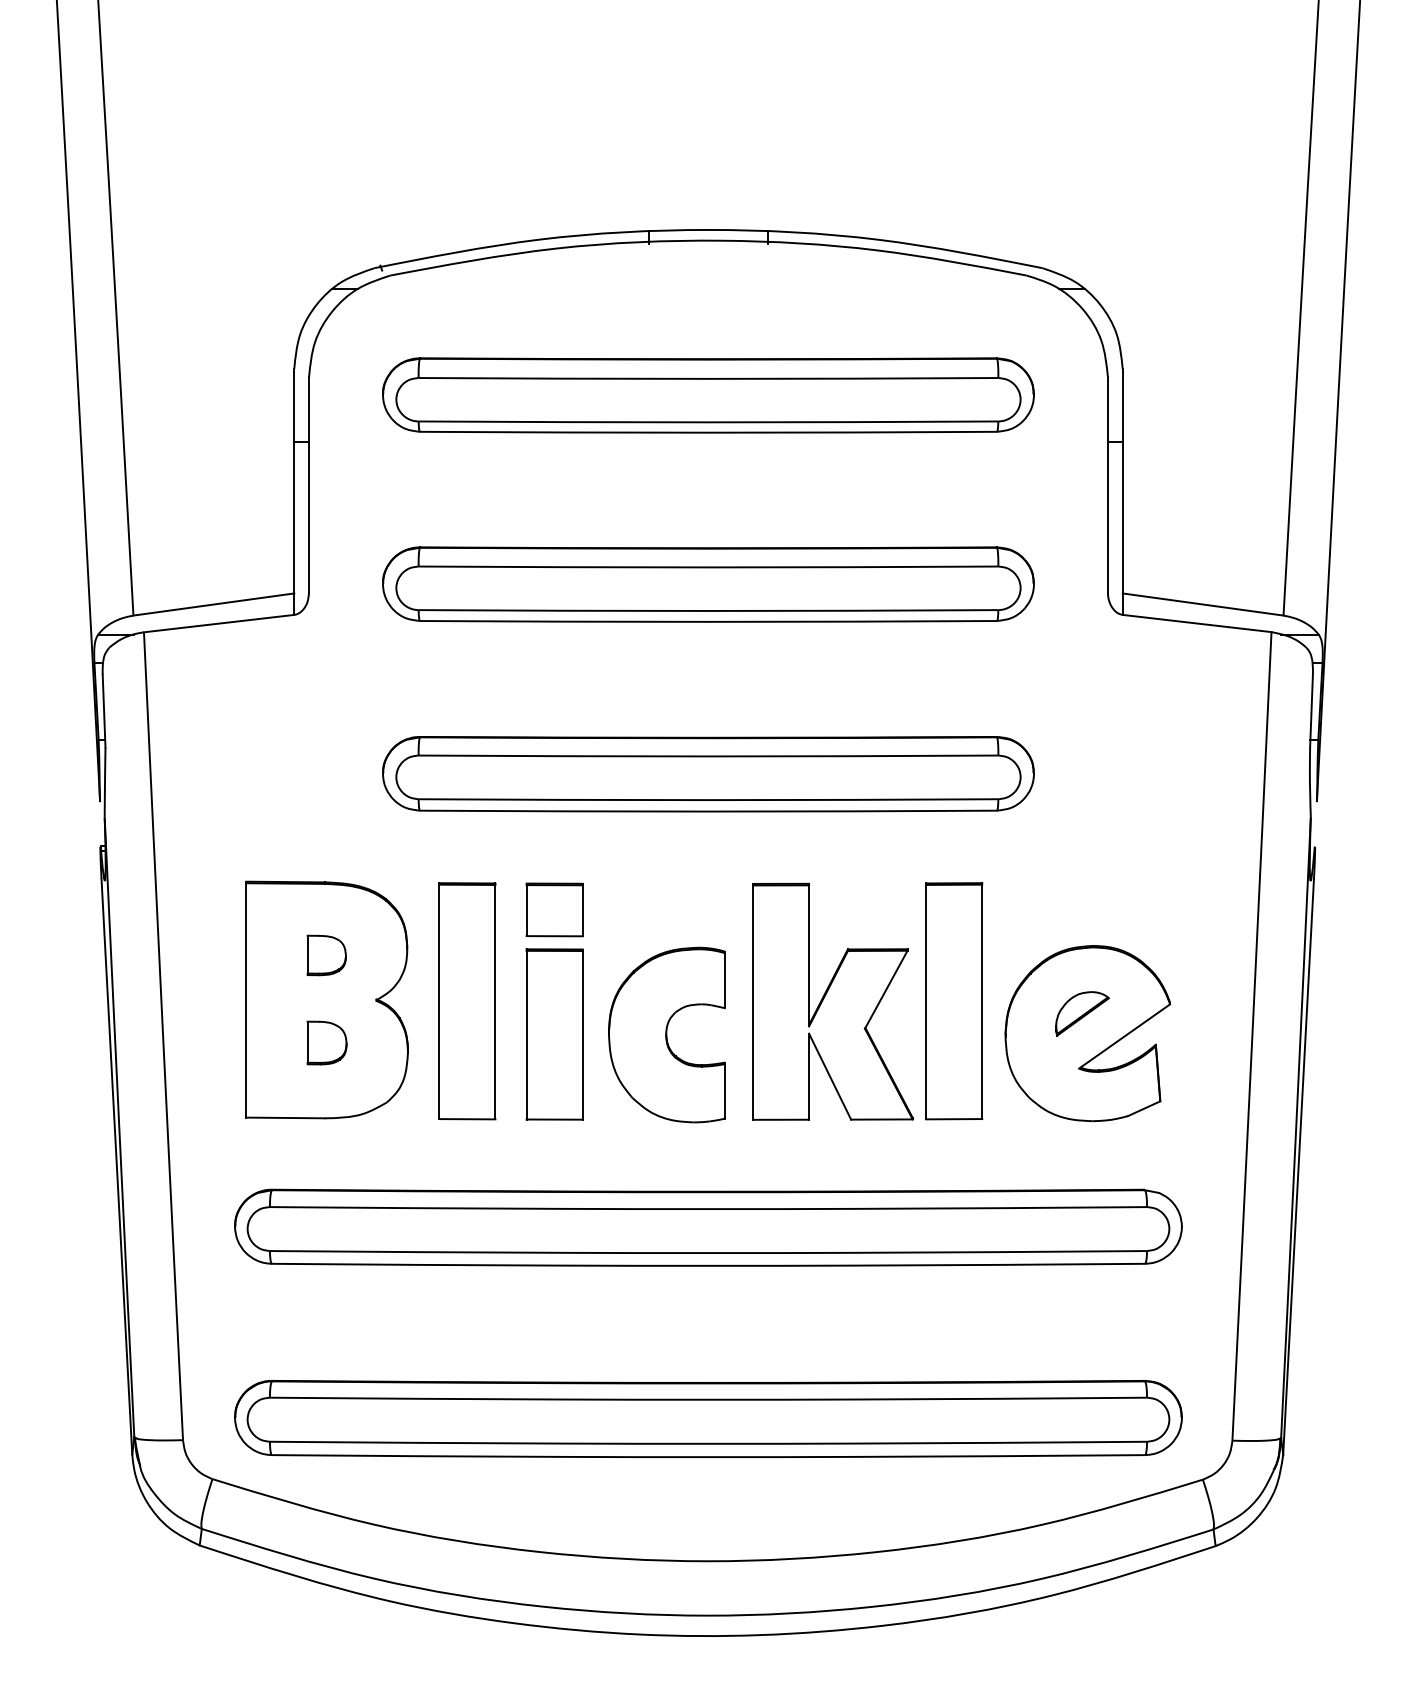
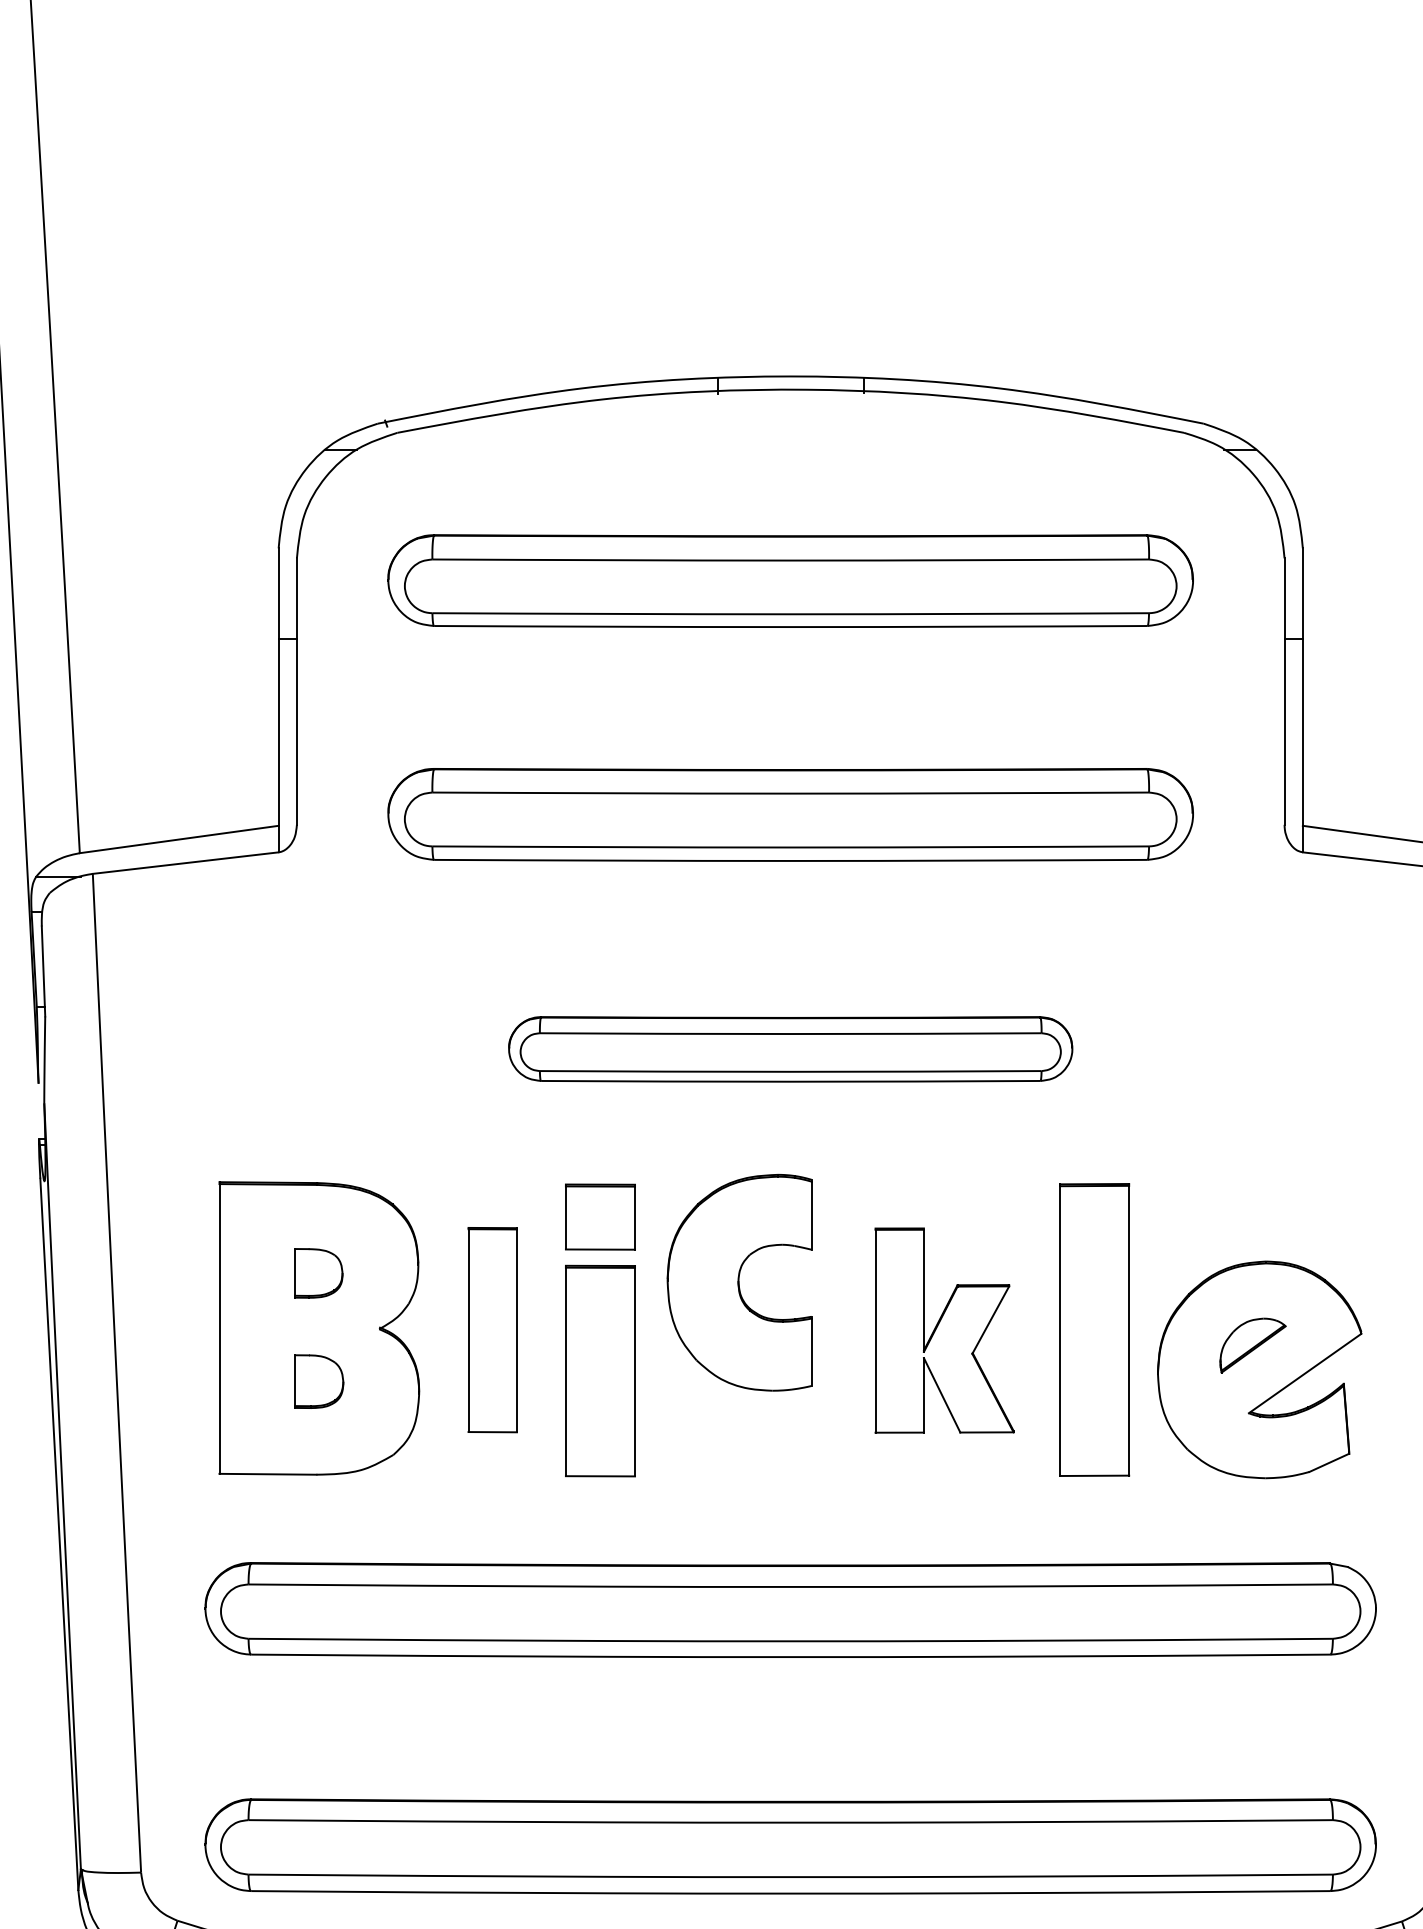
part: (708, 774) -> (790, 1049), size x0.7
part: (467, 1001) -> (492, 1330), size x0.7
part: (832, 1001) -> (944, 1330), size x0.7
part: (666, 1034) -> (738, 1282), moved

